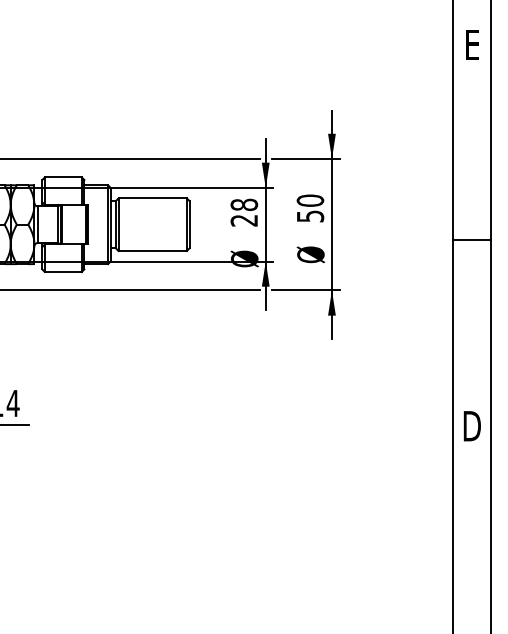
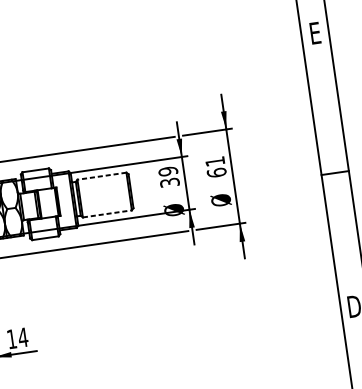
line: (152, 198) -> (101, 176), solid -> dashed
text: (310, 208) -> (216, 167), 50 -> 61
text: (244, 212) -> (169, 176), 28 -> 39
line: (153, 251) -> (107, 214), solid -> dashed

